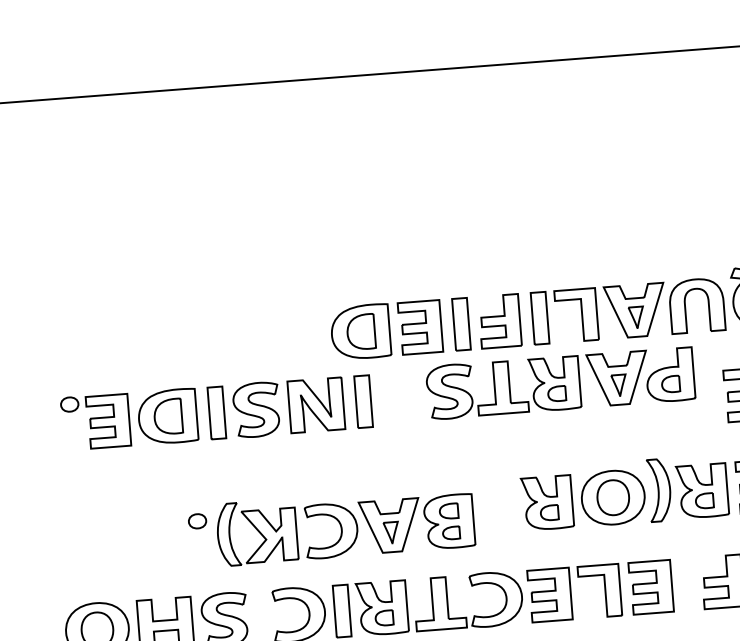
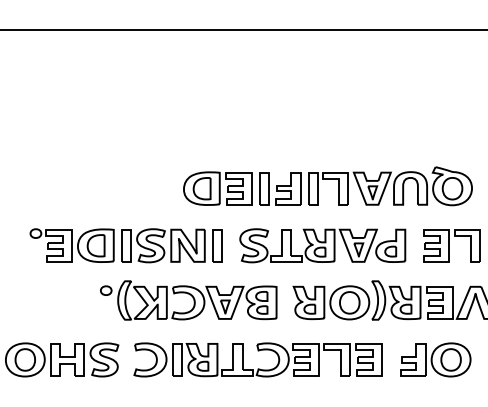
part: (560, 382) -> (322, 245), moved
part: (215, 412) -> (125, 245), moved
part: (331, 526) -> (188, 300), moved

